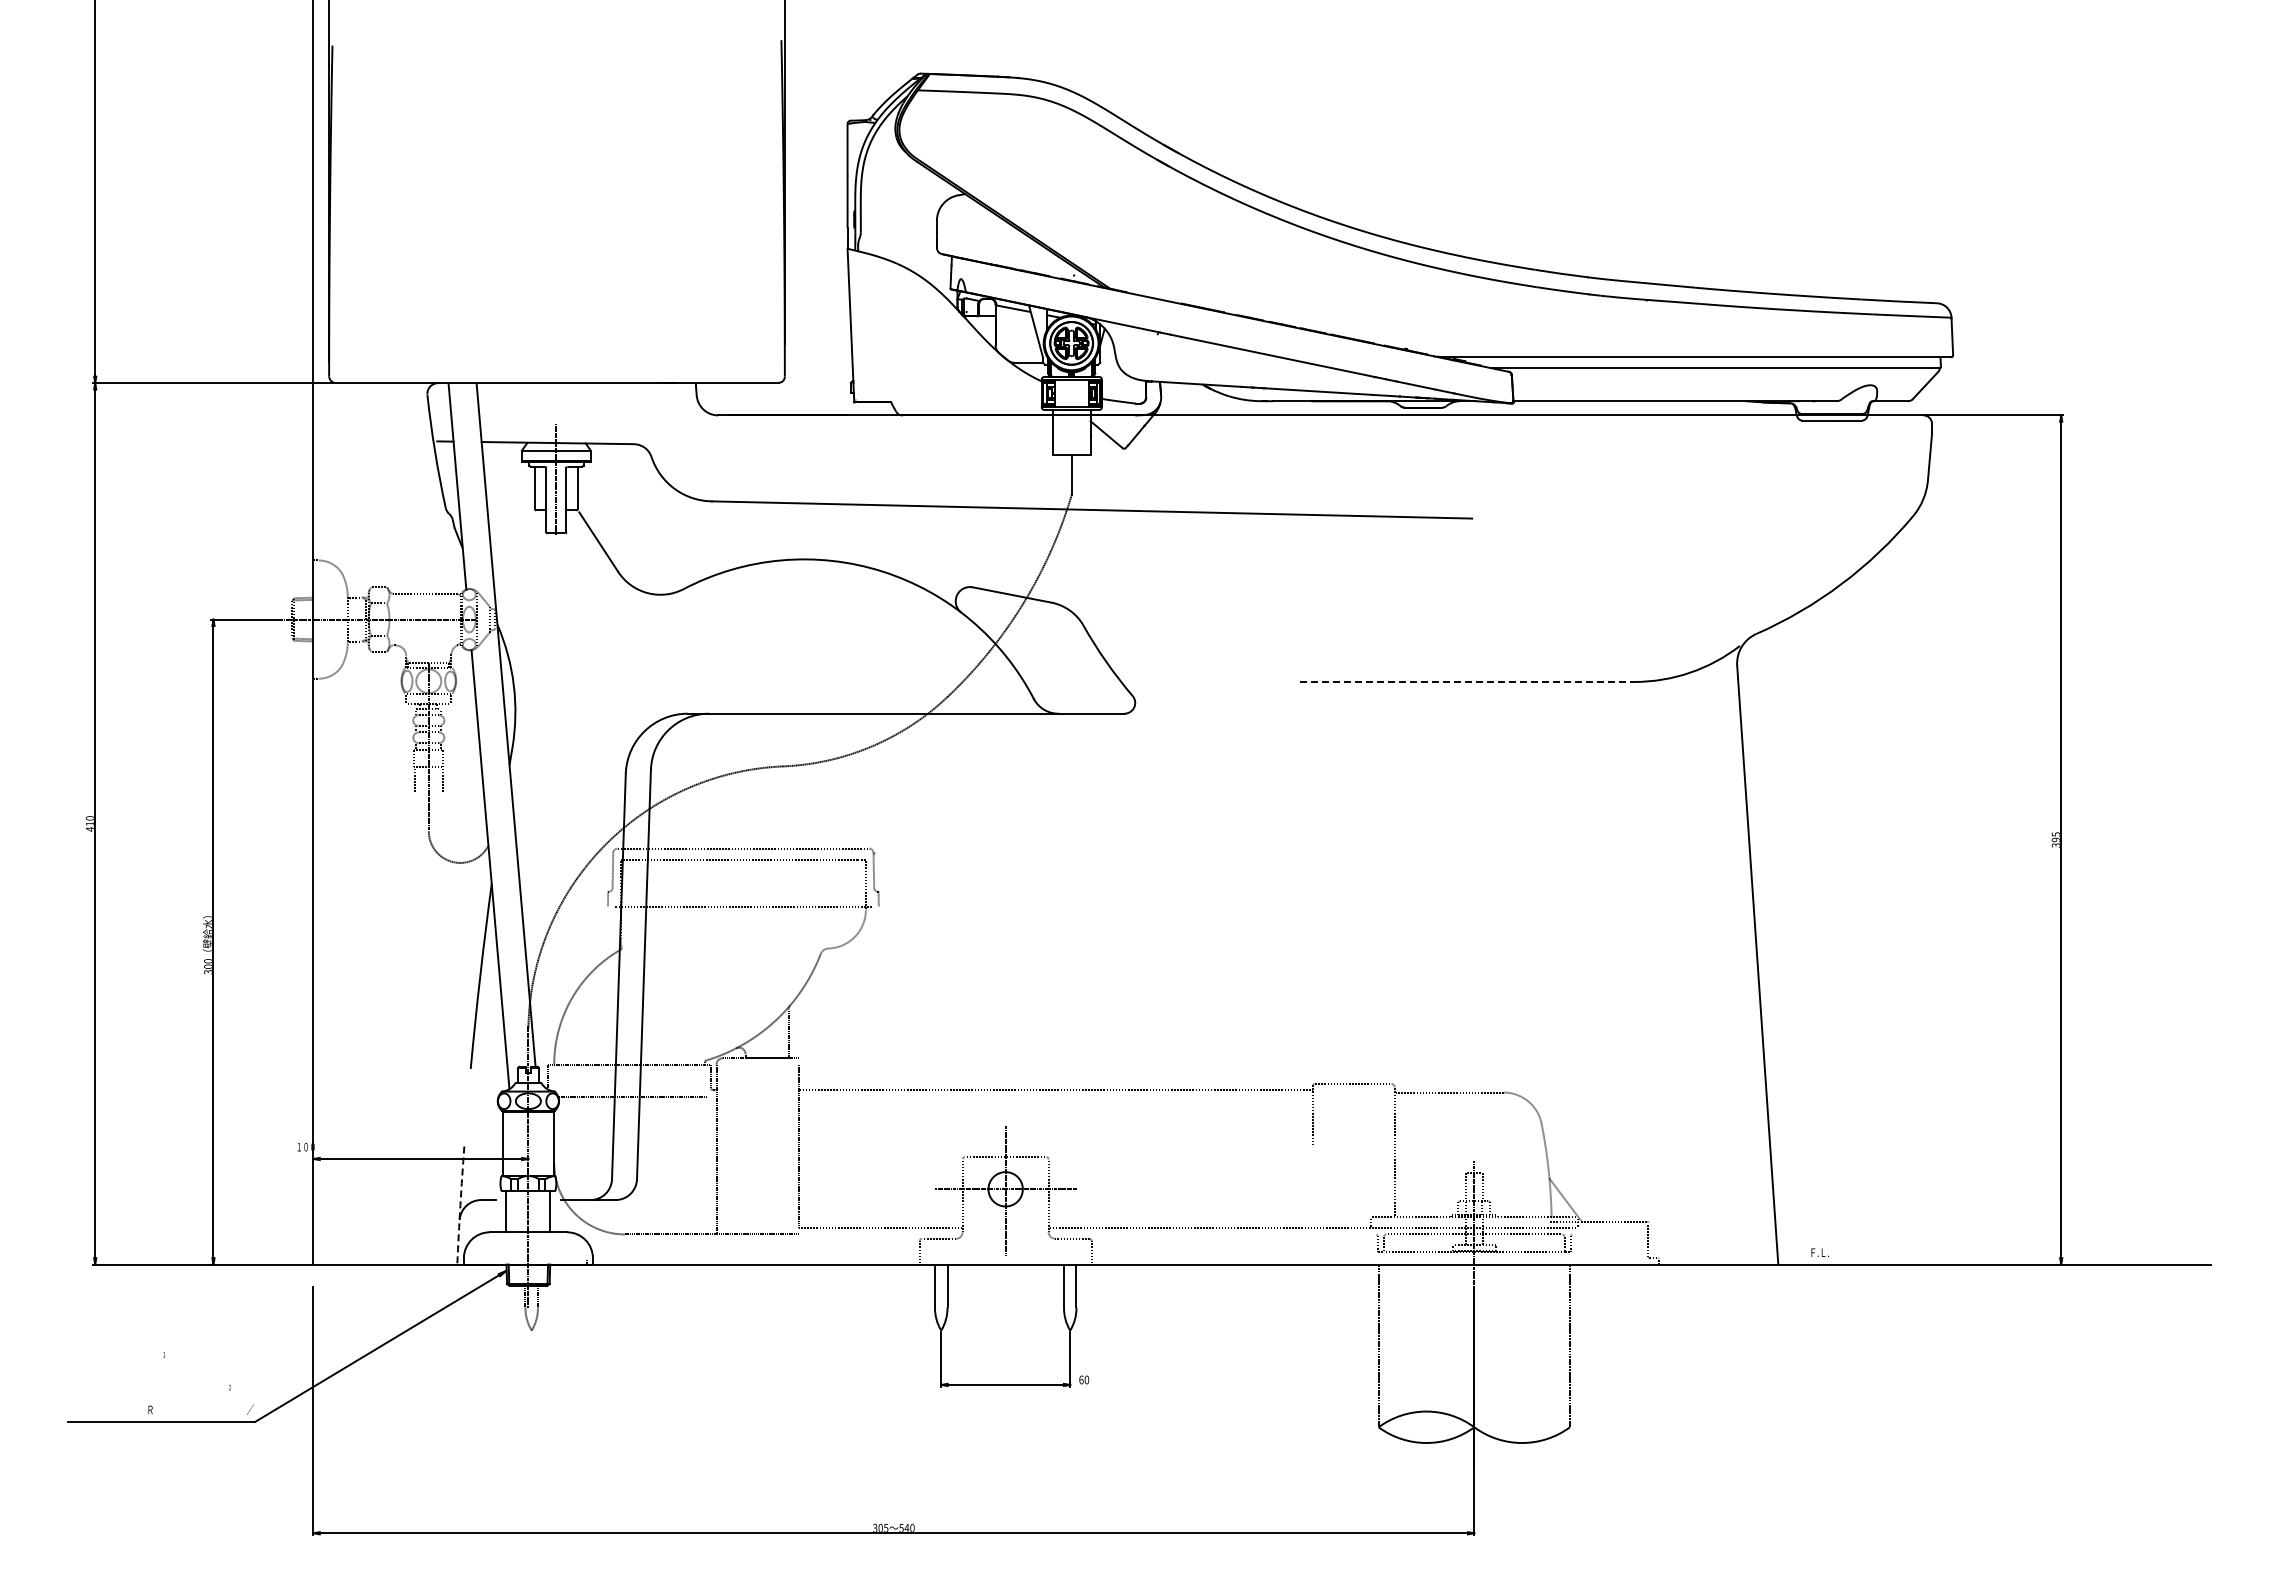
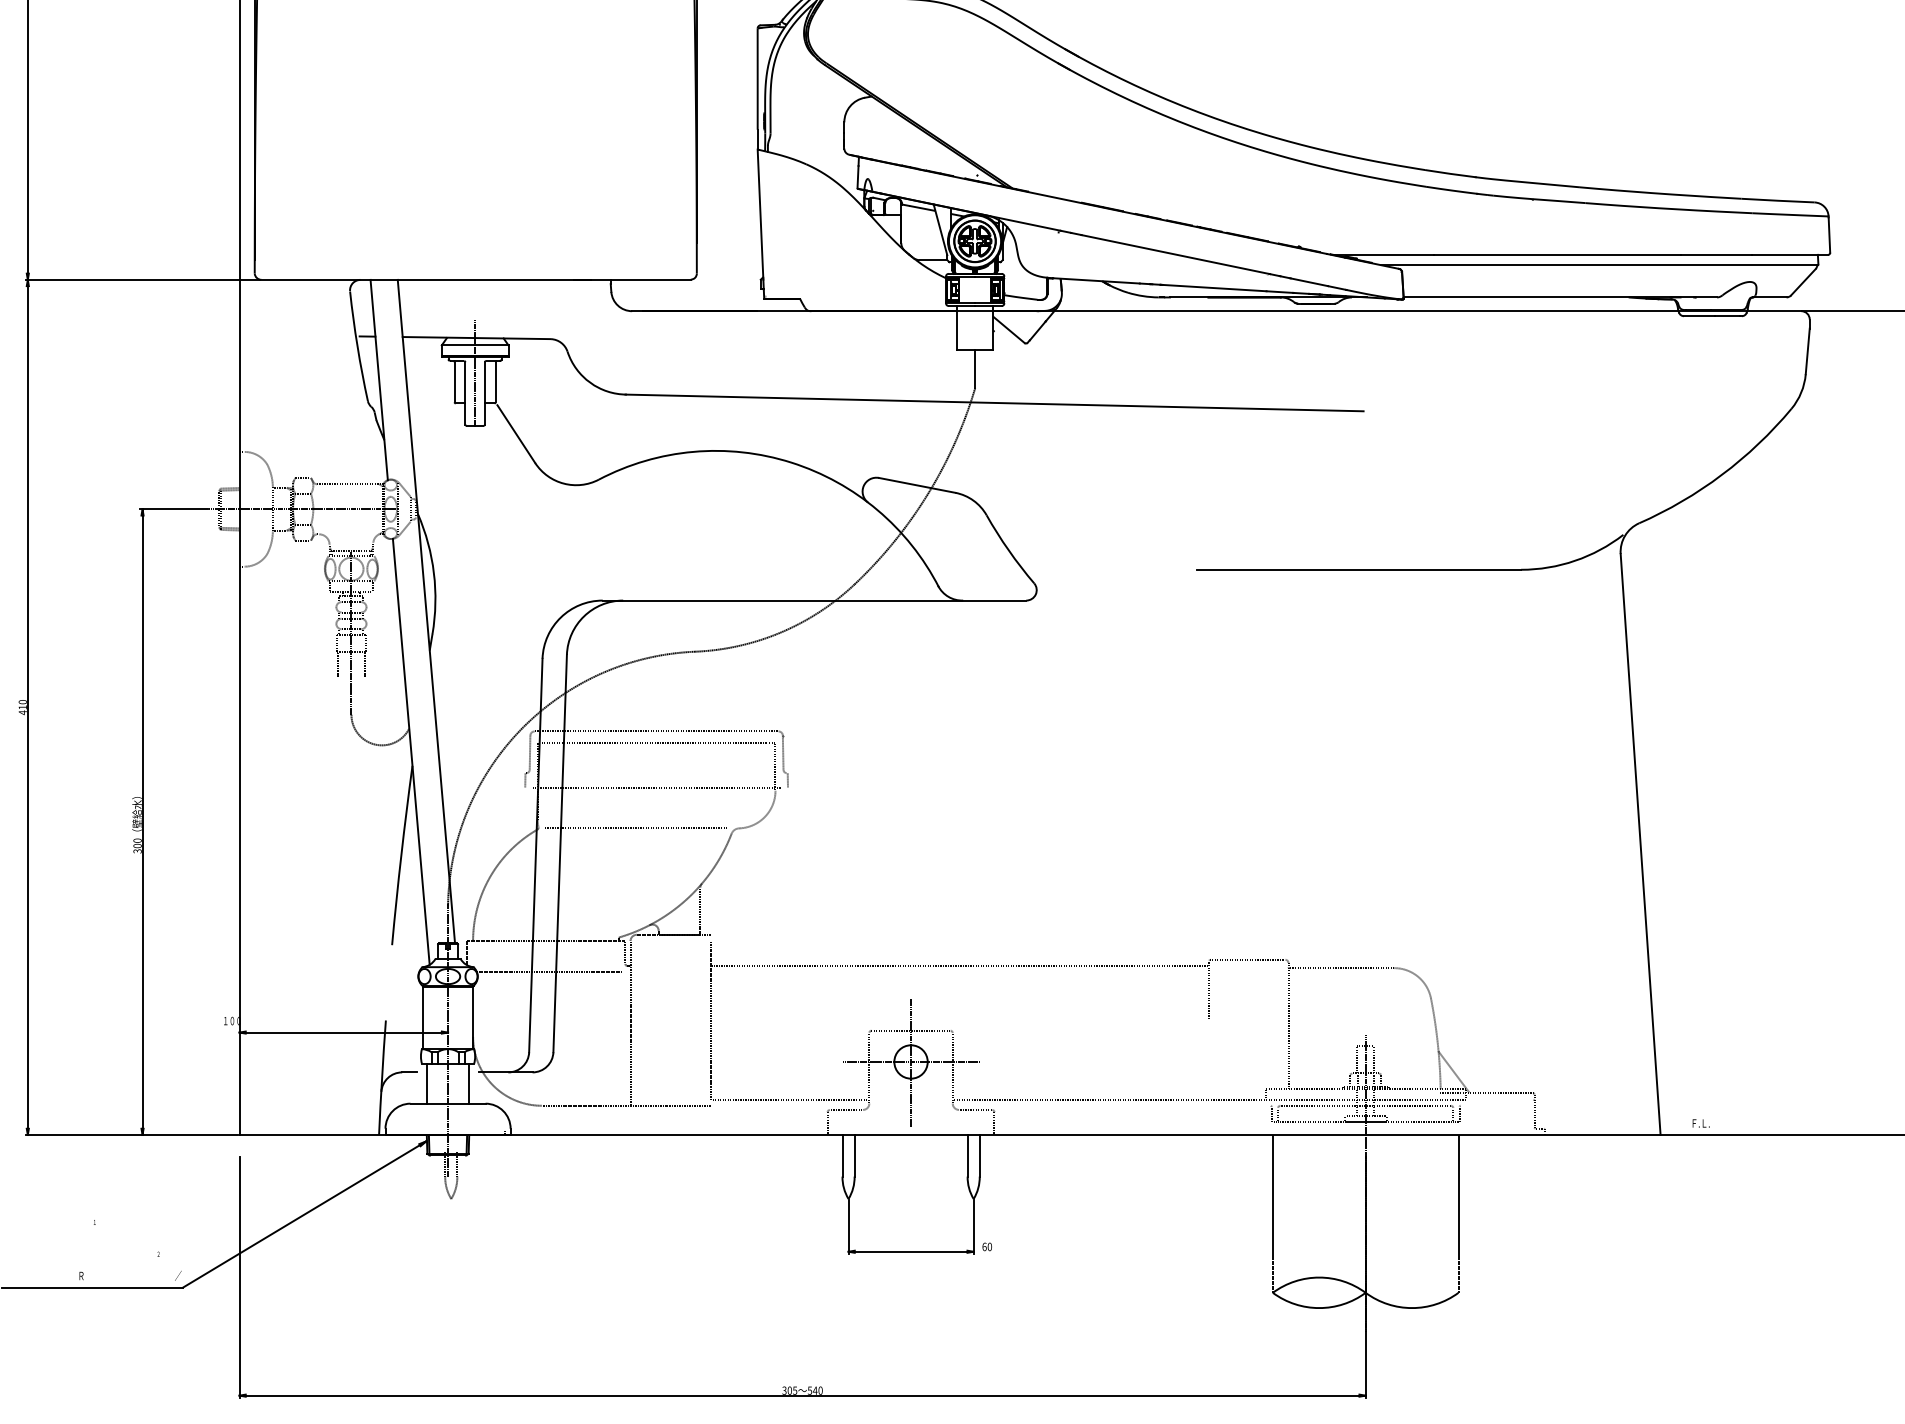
line: (1467, 681) -> (1359, 569), dashed -> solid
line: (722, 948) -> (636, 828), added
arc: (460, 1205) -> (382, 1077), dashed -> solid

